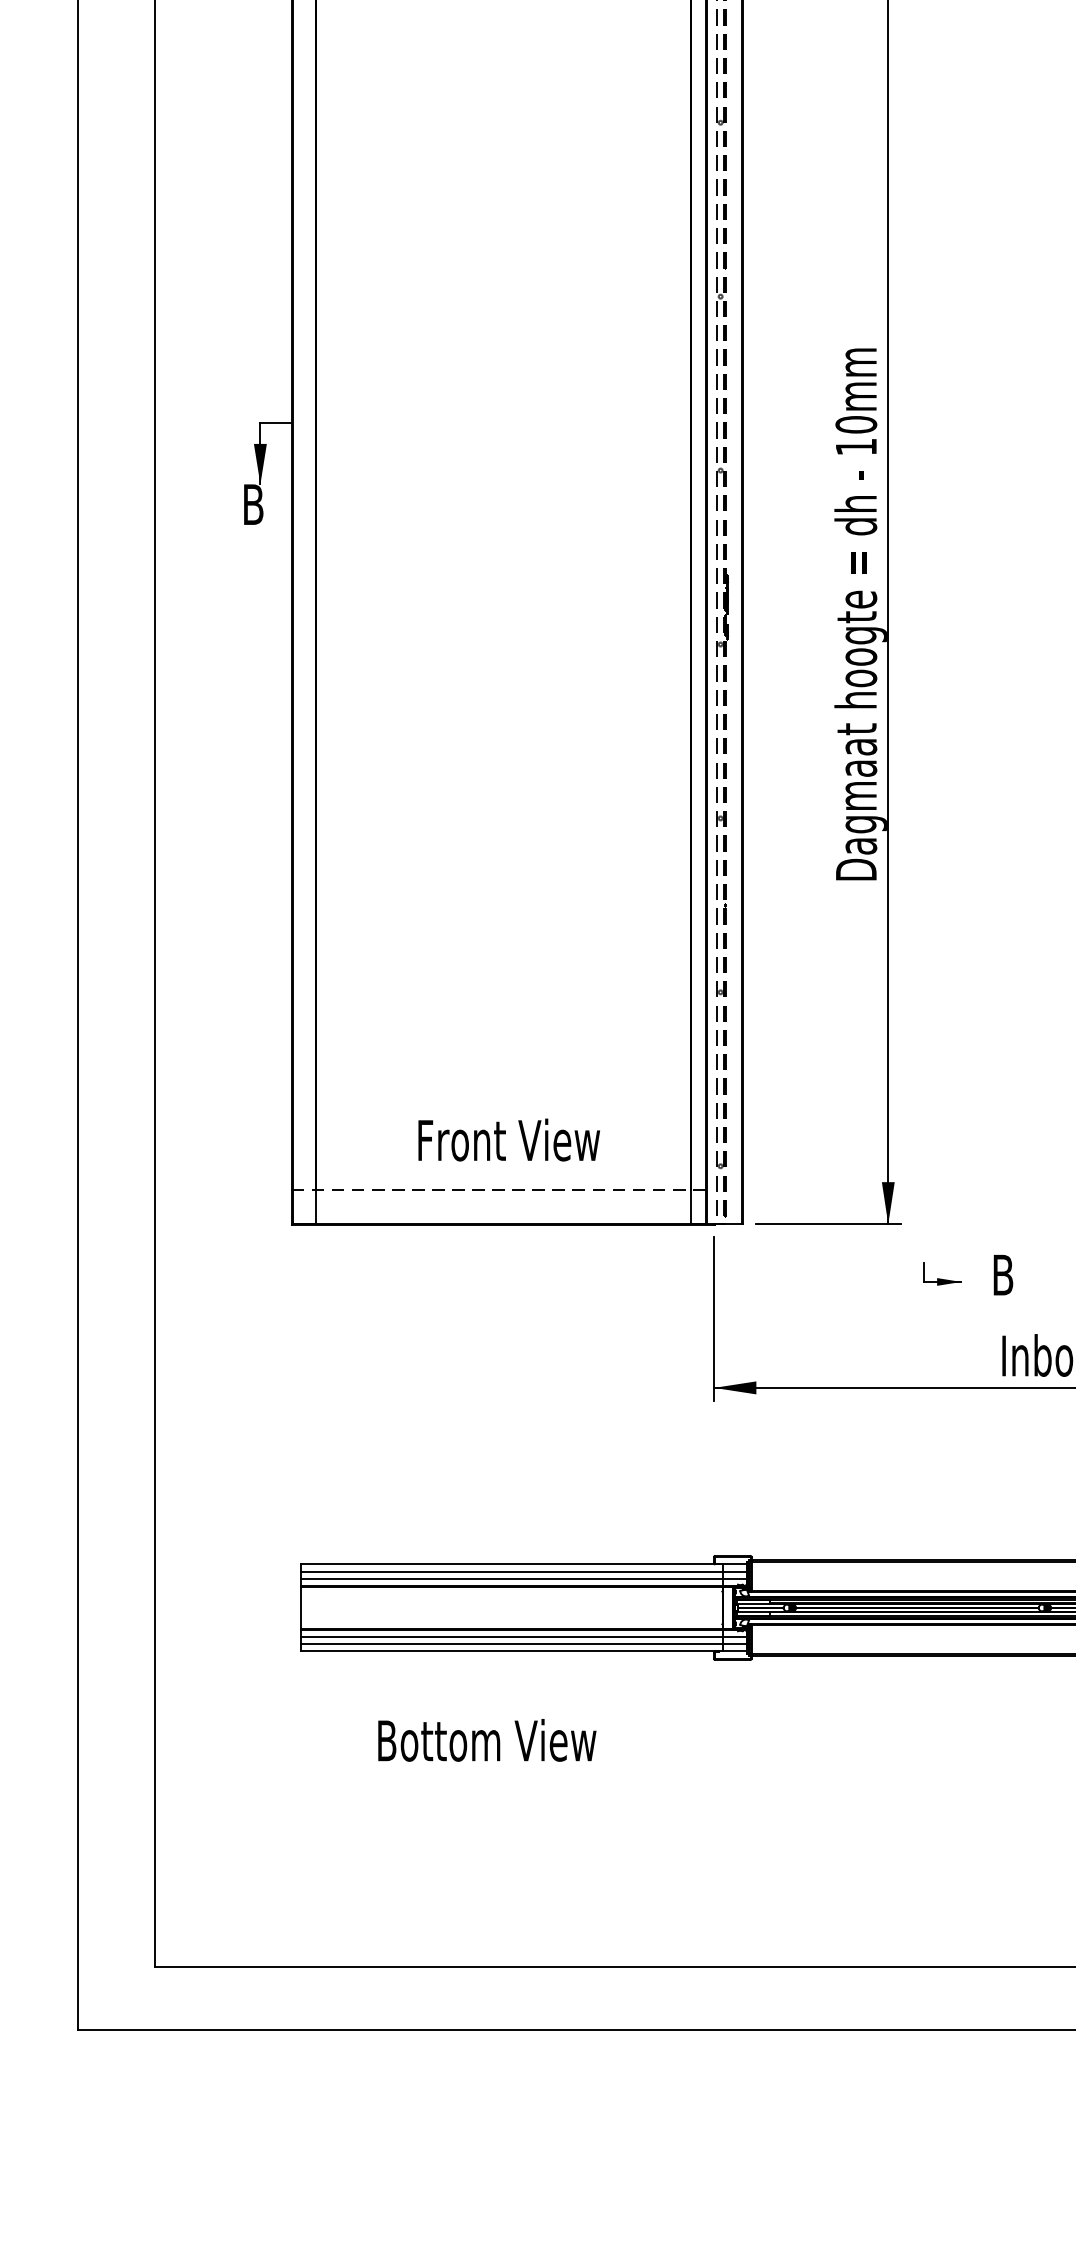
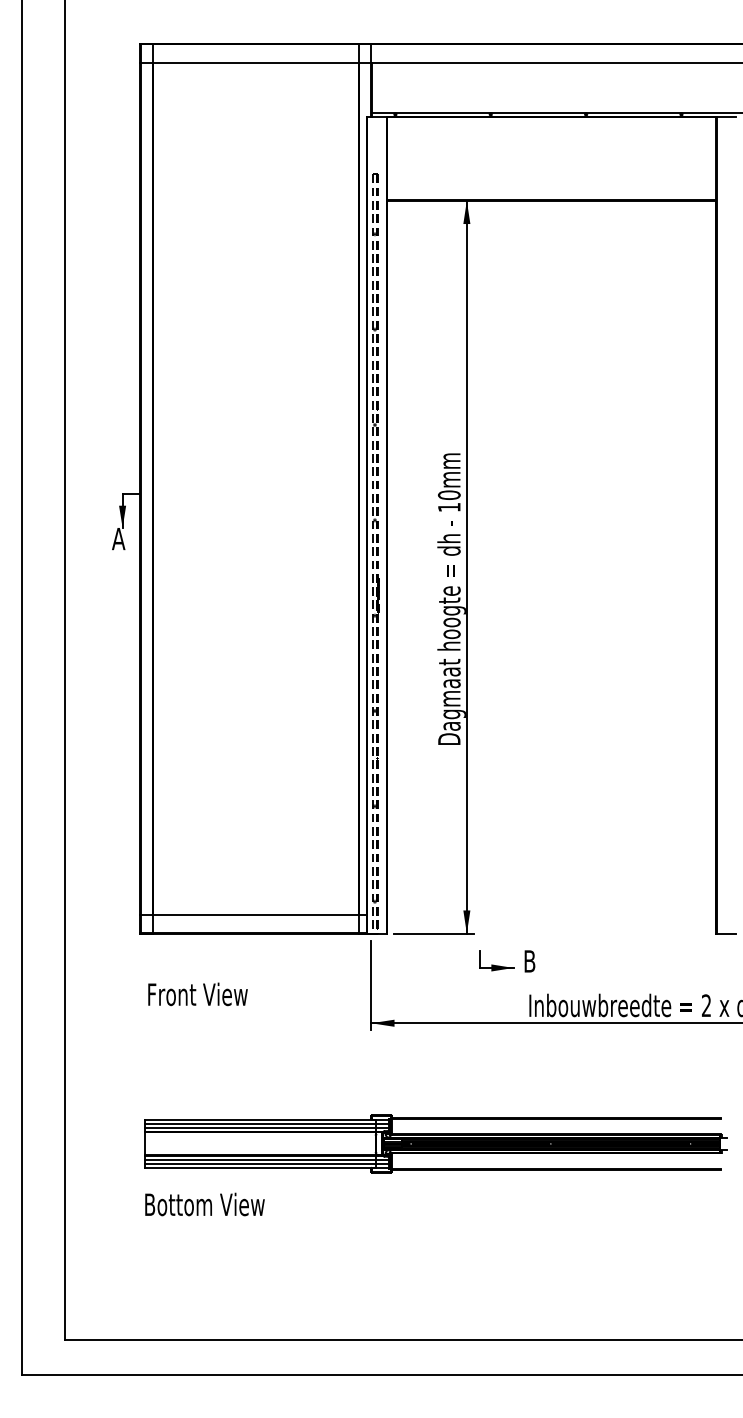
text: (252, 505) -> (118, 539), B -> A
text: (508, 1140) -> (197, 994), moved
line: (497, 1189) -> (252, 914), dashed -> solid
part: (942, 1273) -> (496, 960), size x1.67
text: (486, 1740) -> (204, 1204), moved

